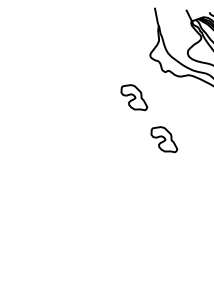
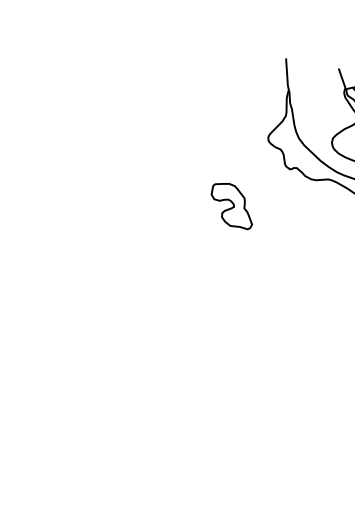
part: (164, 139) -> (274, 282), removed

